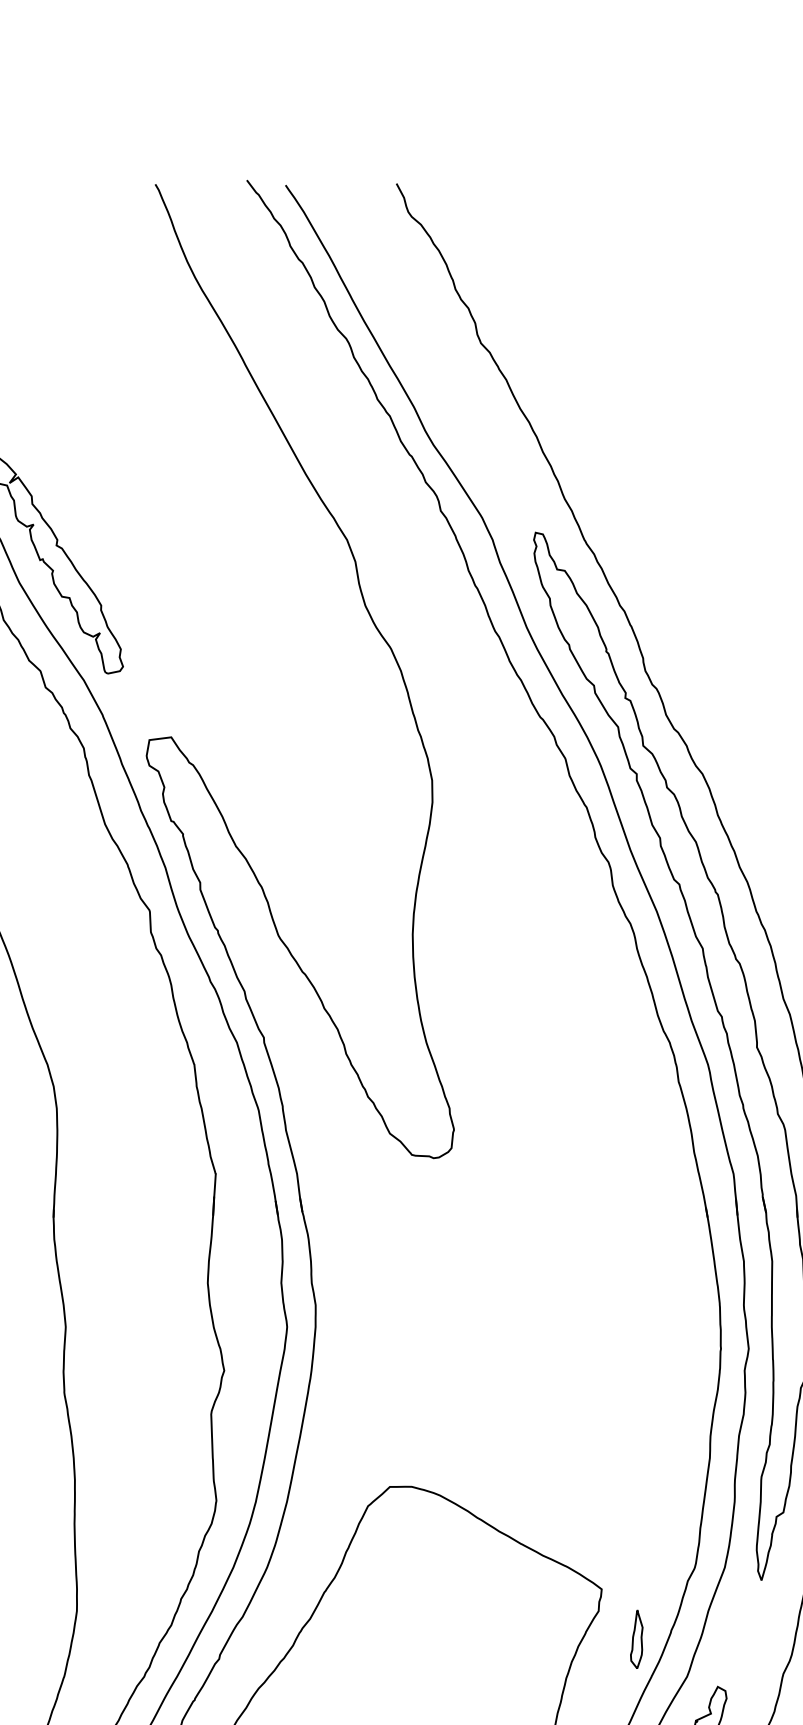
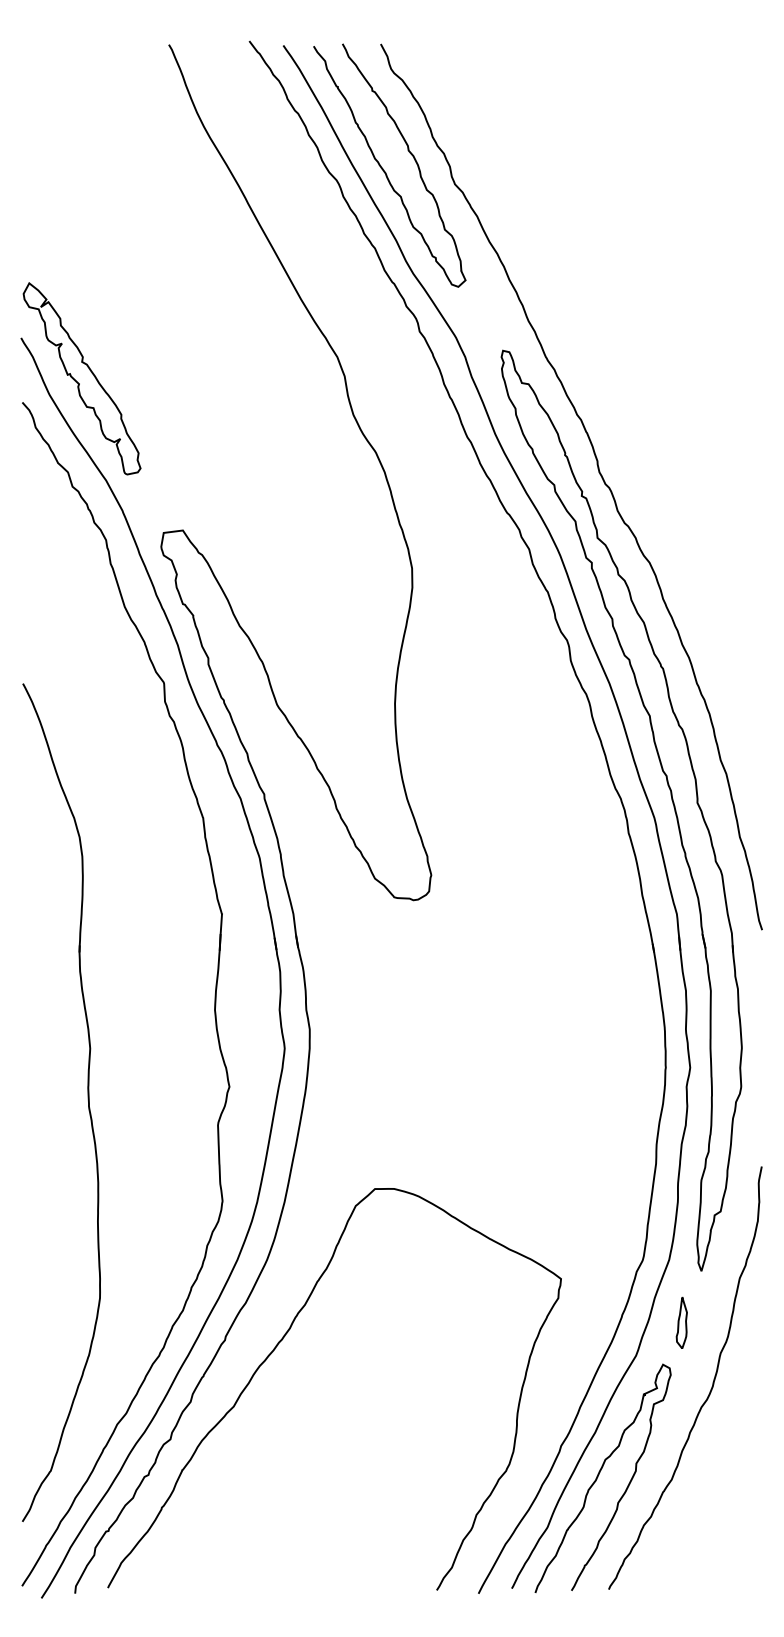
curve: (399, 325) -> (383, 168), added
part: (636, 1638) -> (681, 1322), moved

